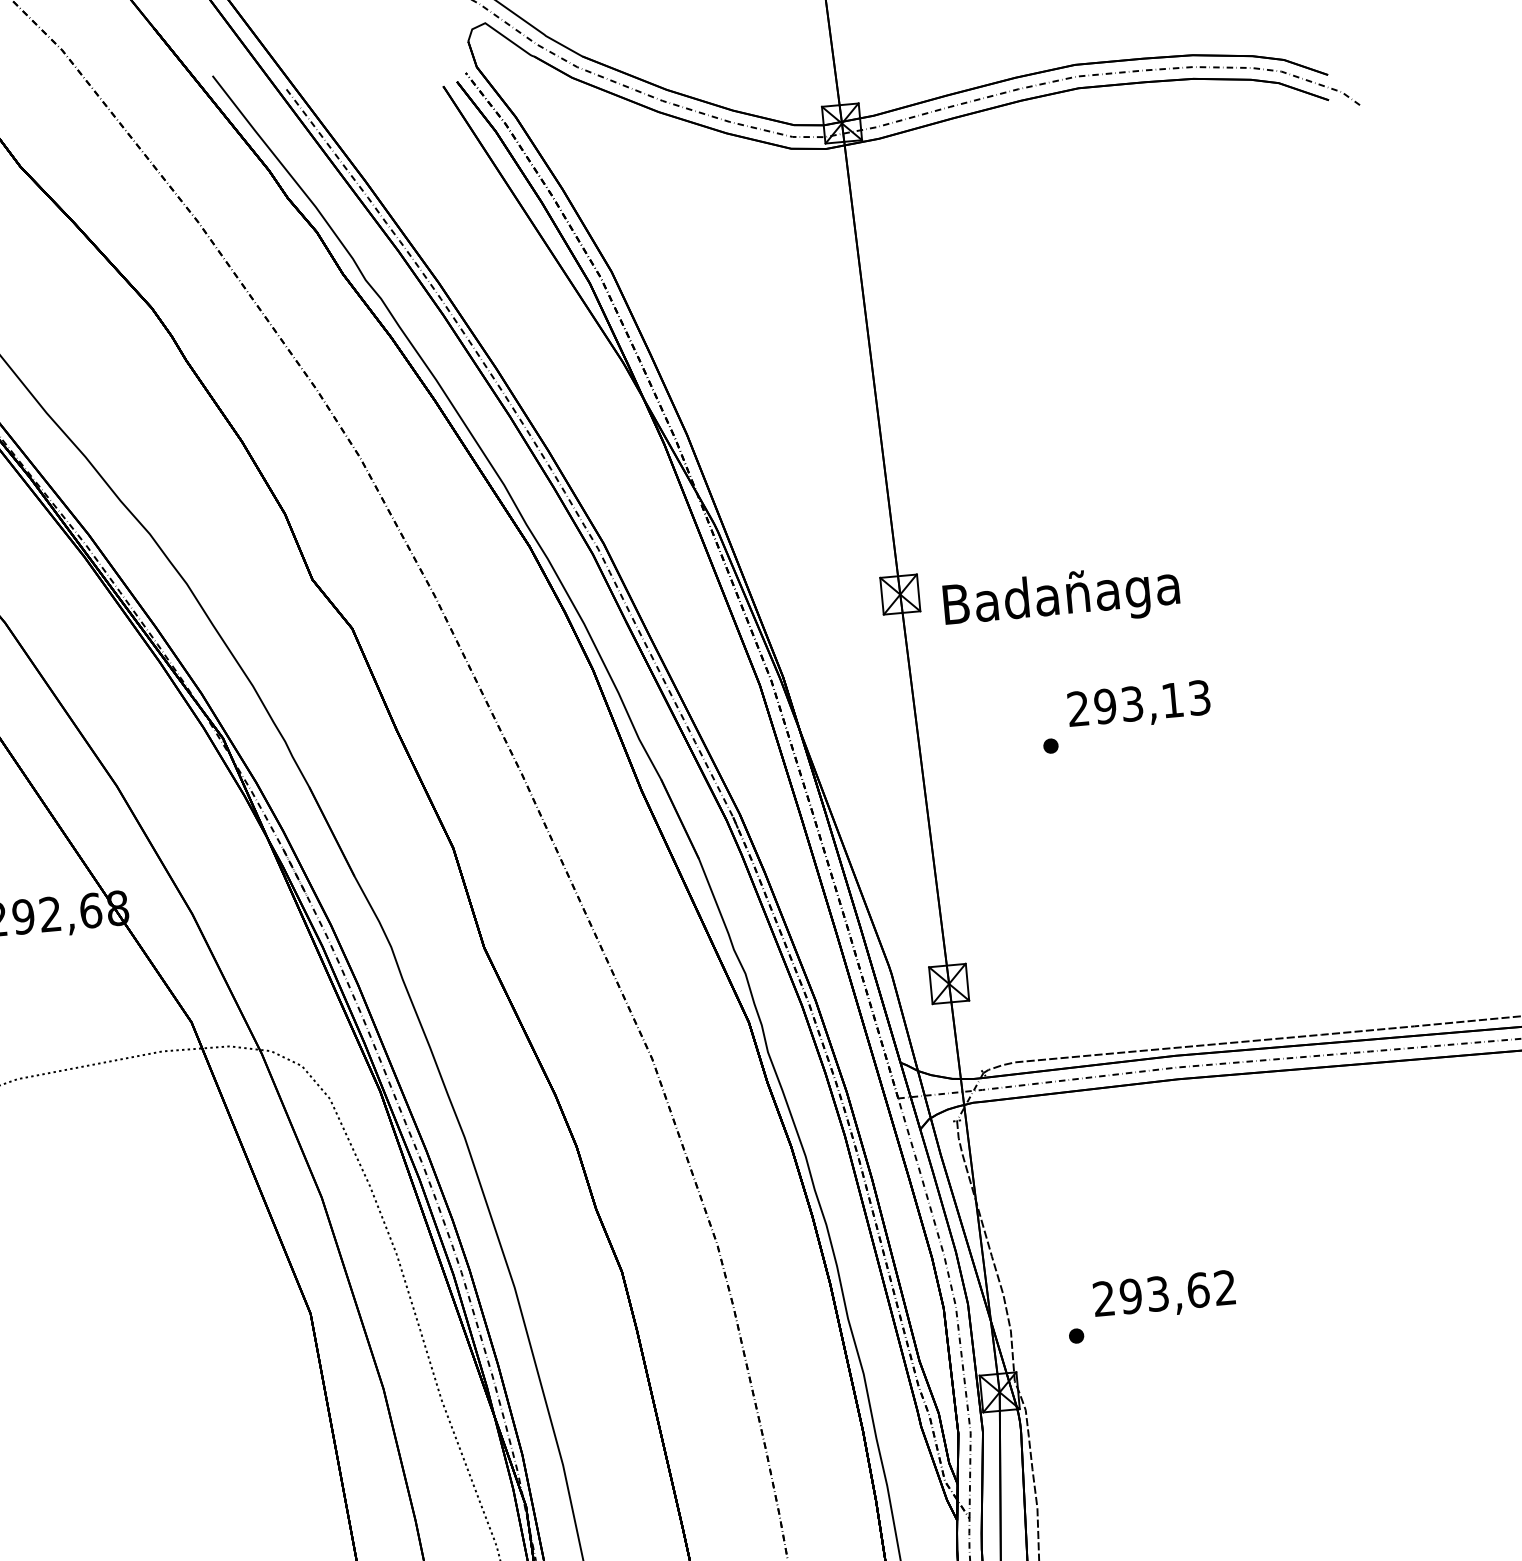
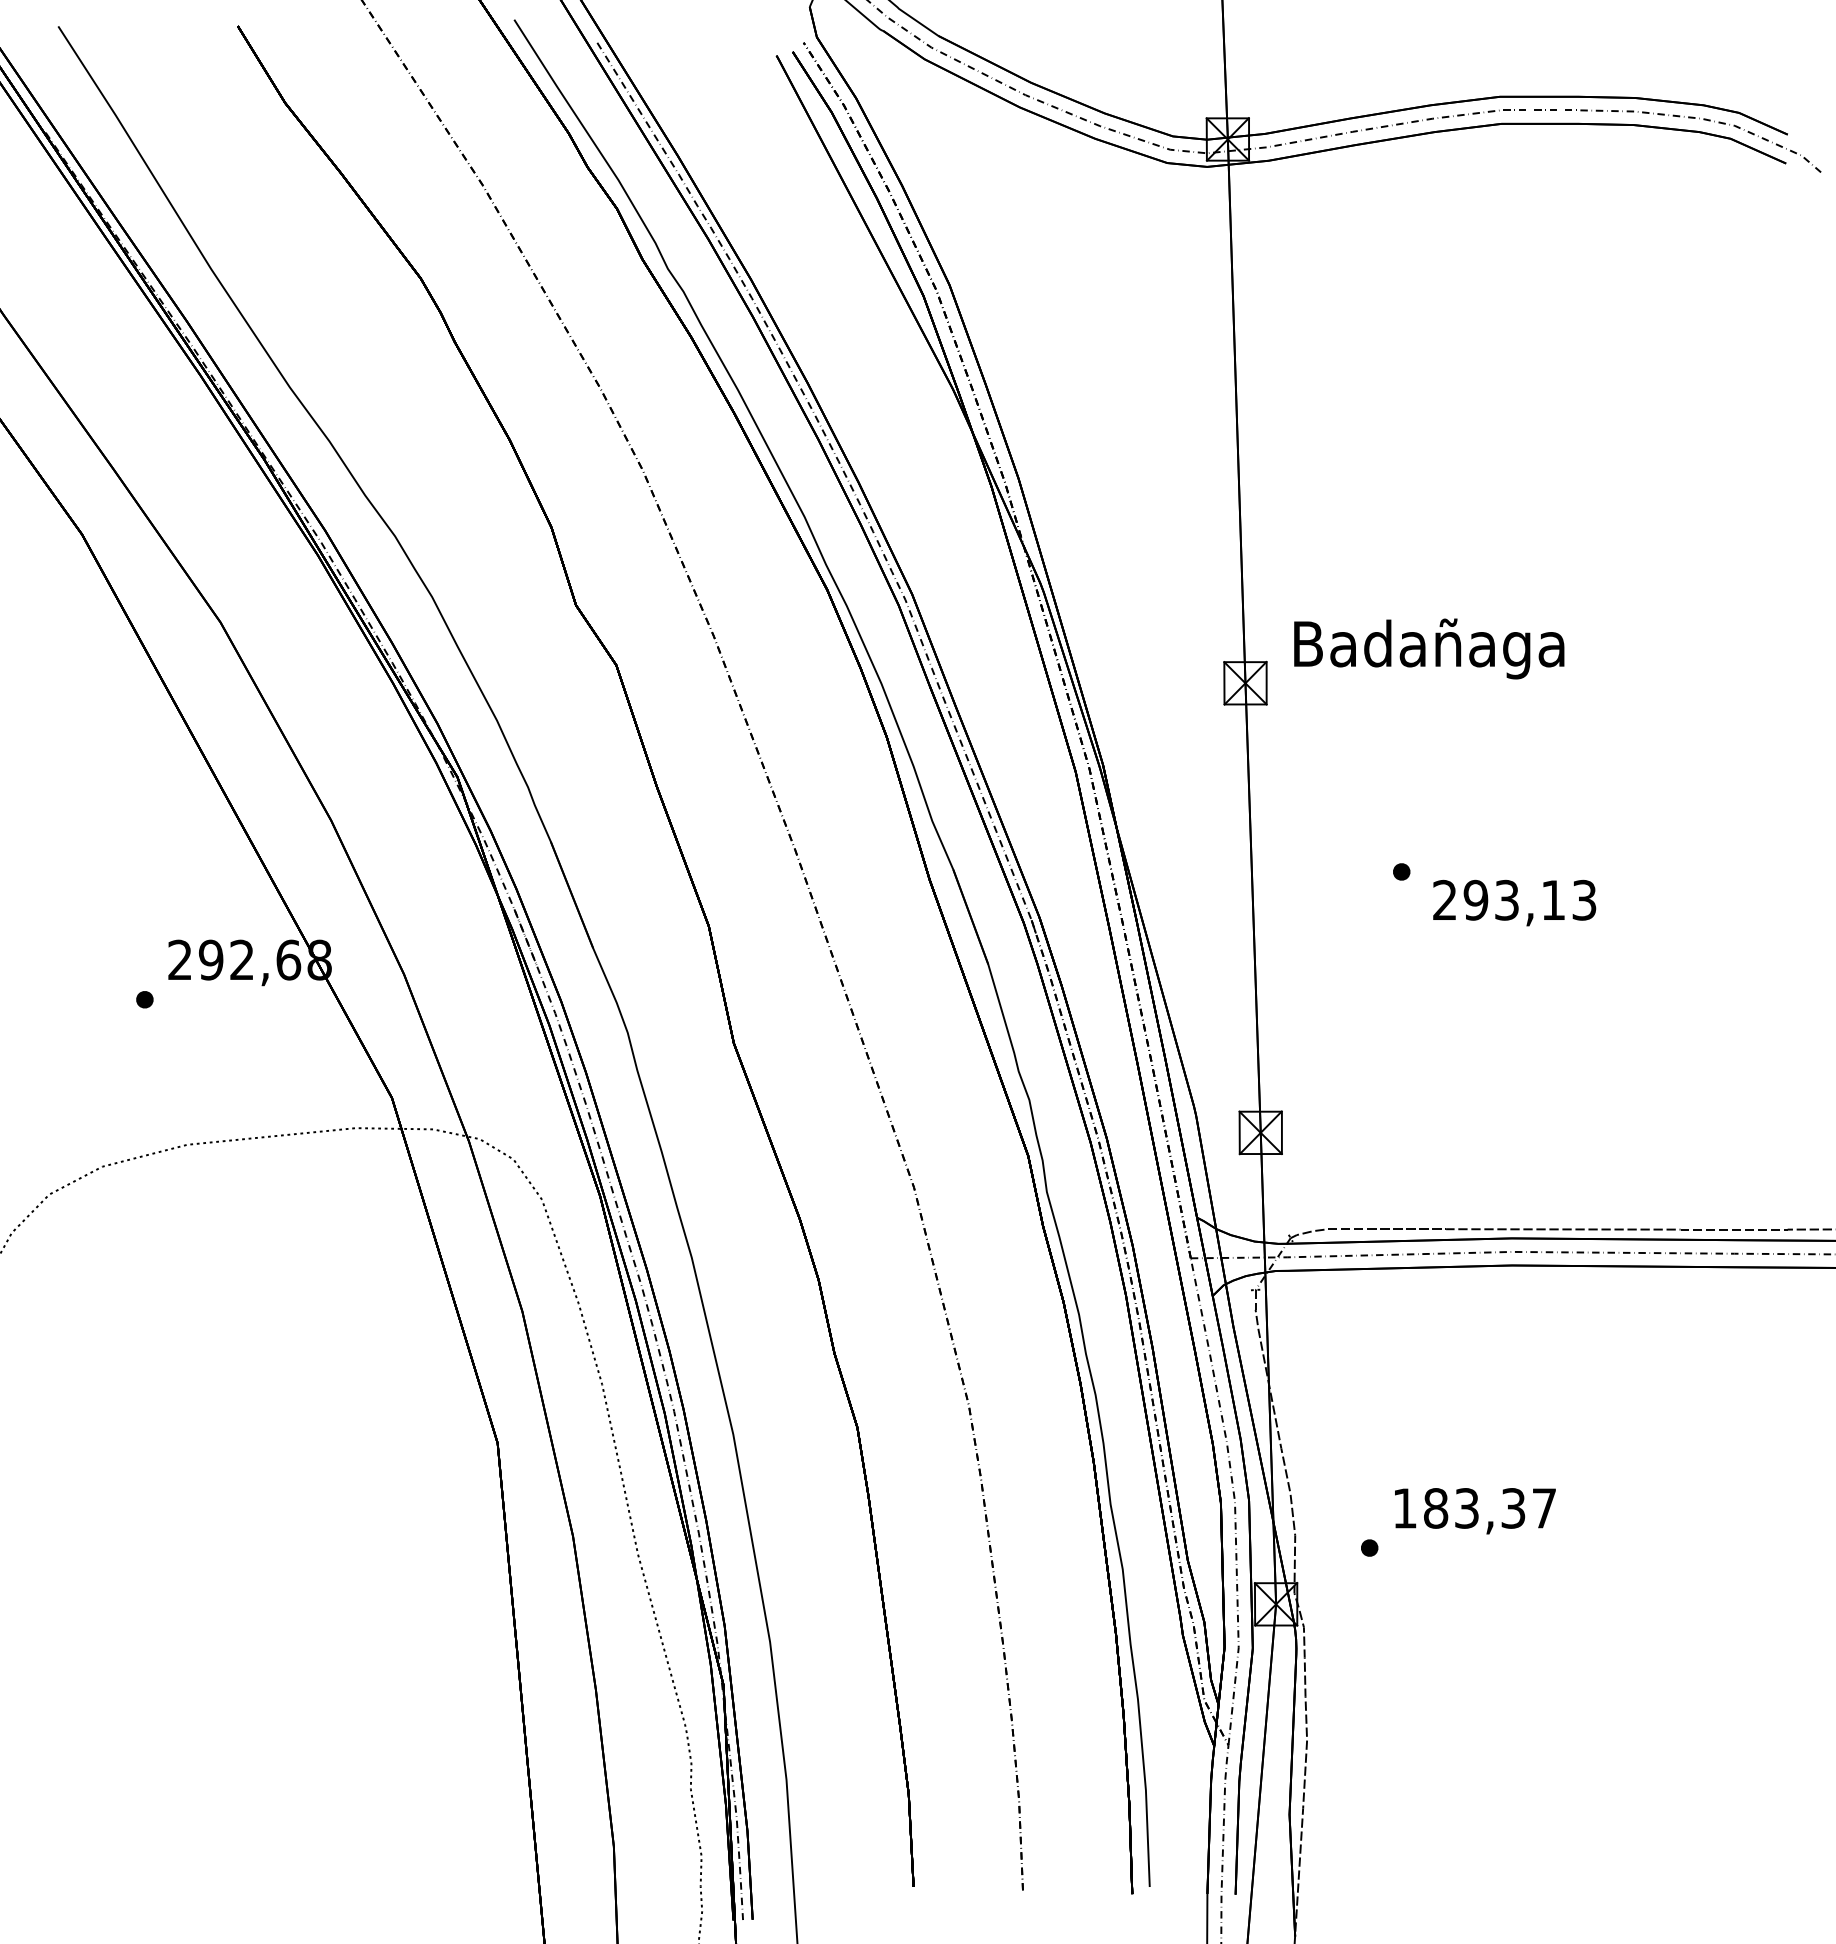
text: (1061, 598) -> (1429, 648), moved
text: (1139, 705) -> (1514, 902), moved
text: (1164, 1293) -> (1474, 1508), 293,62 -> 183,37

